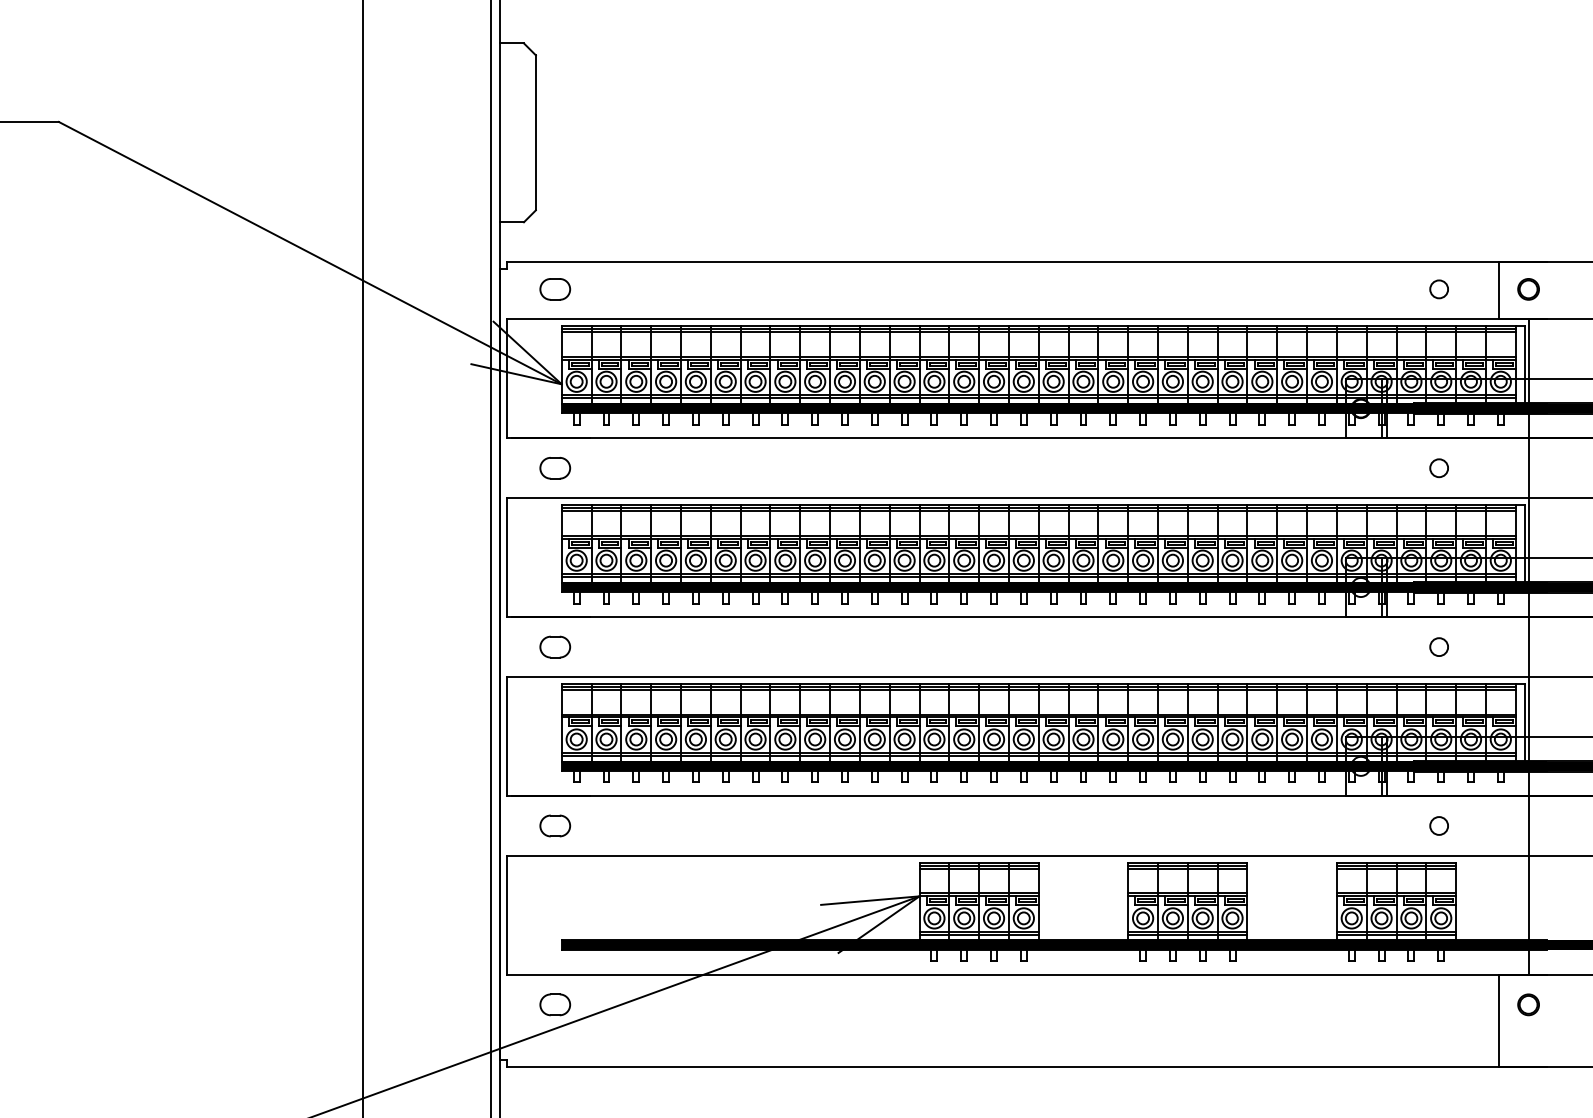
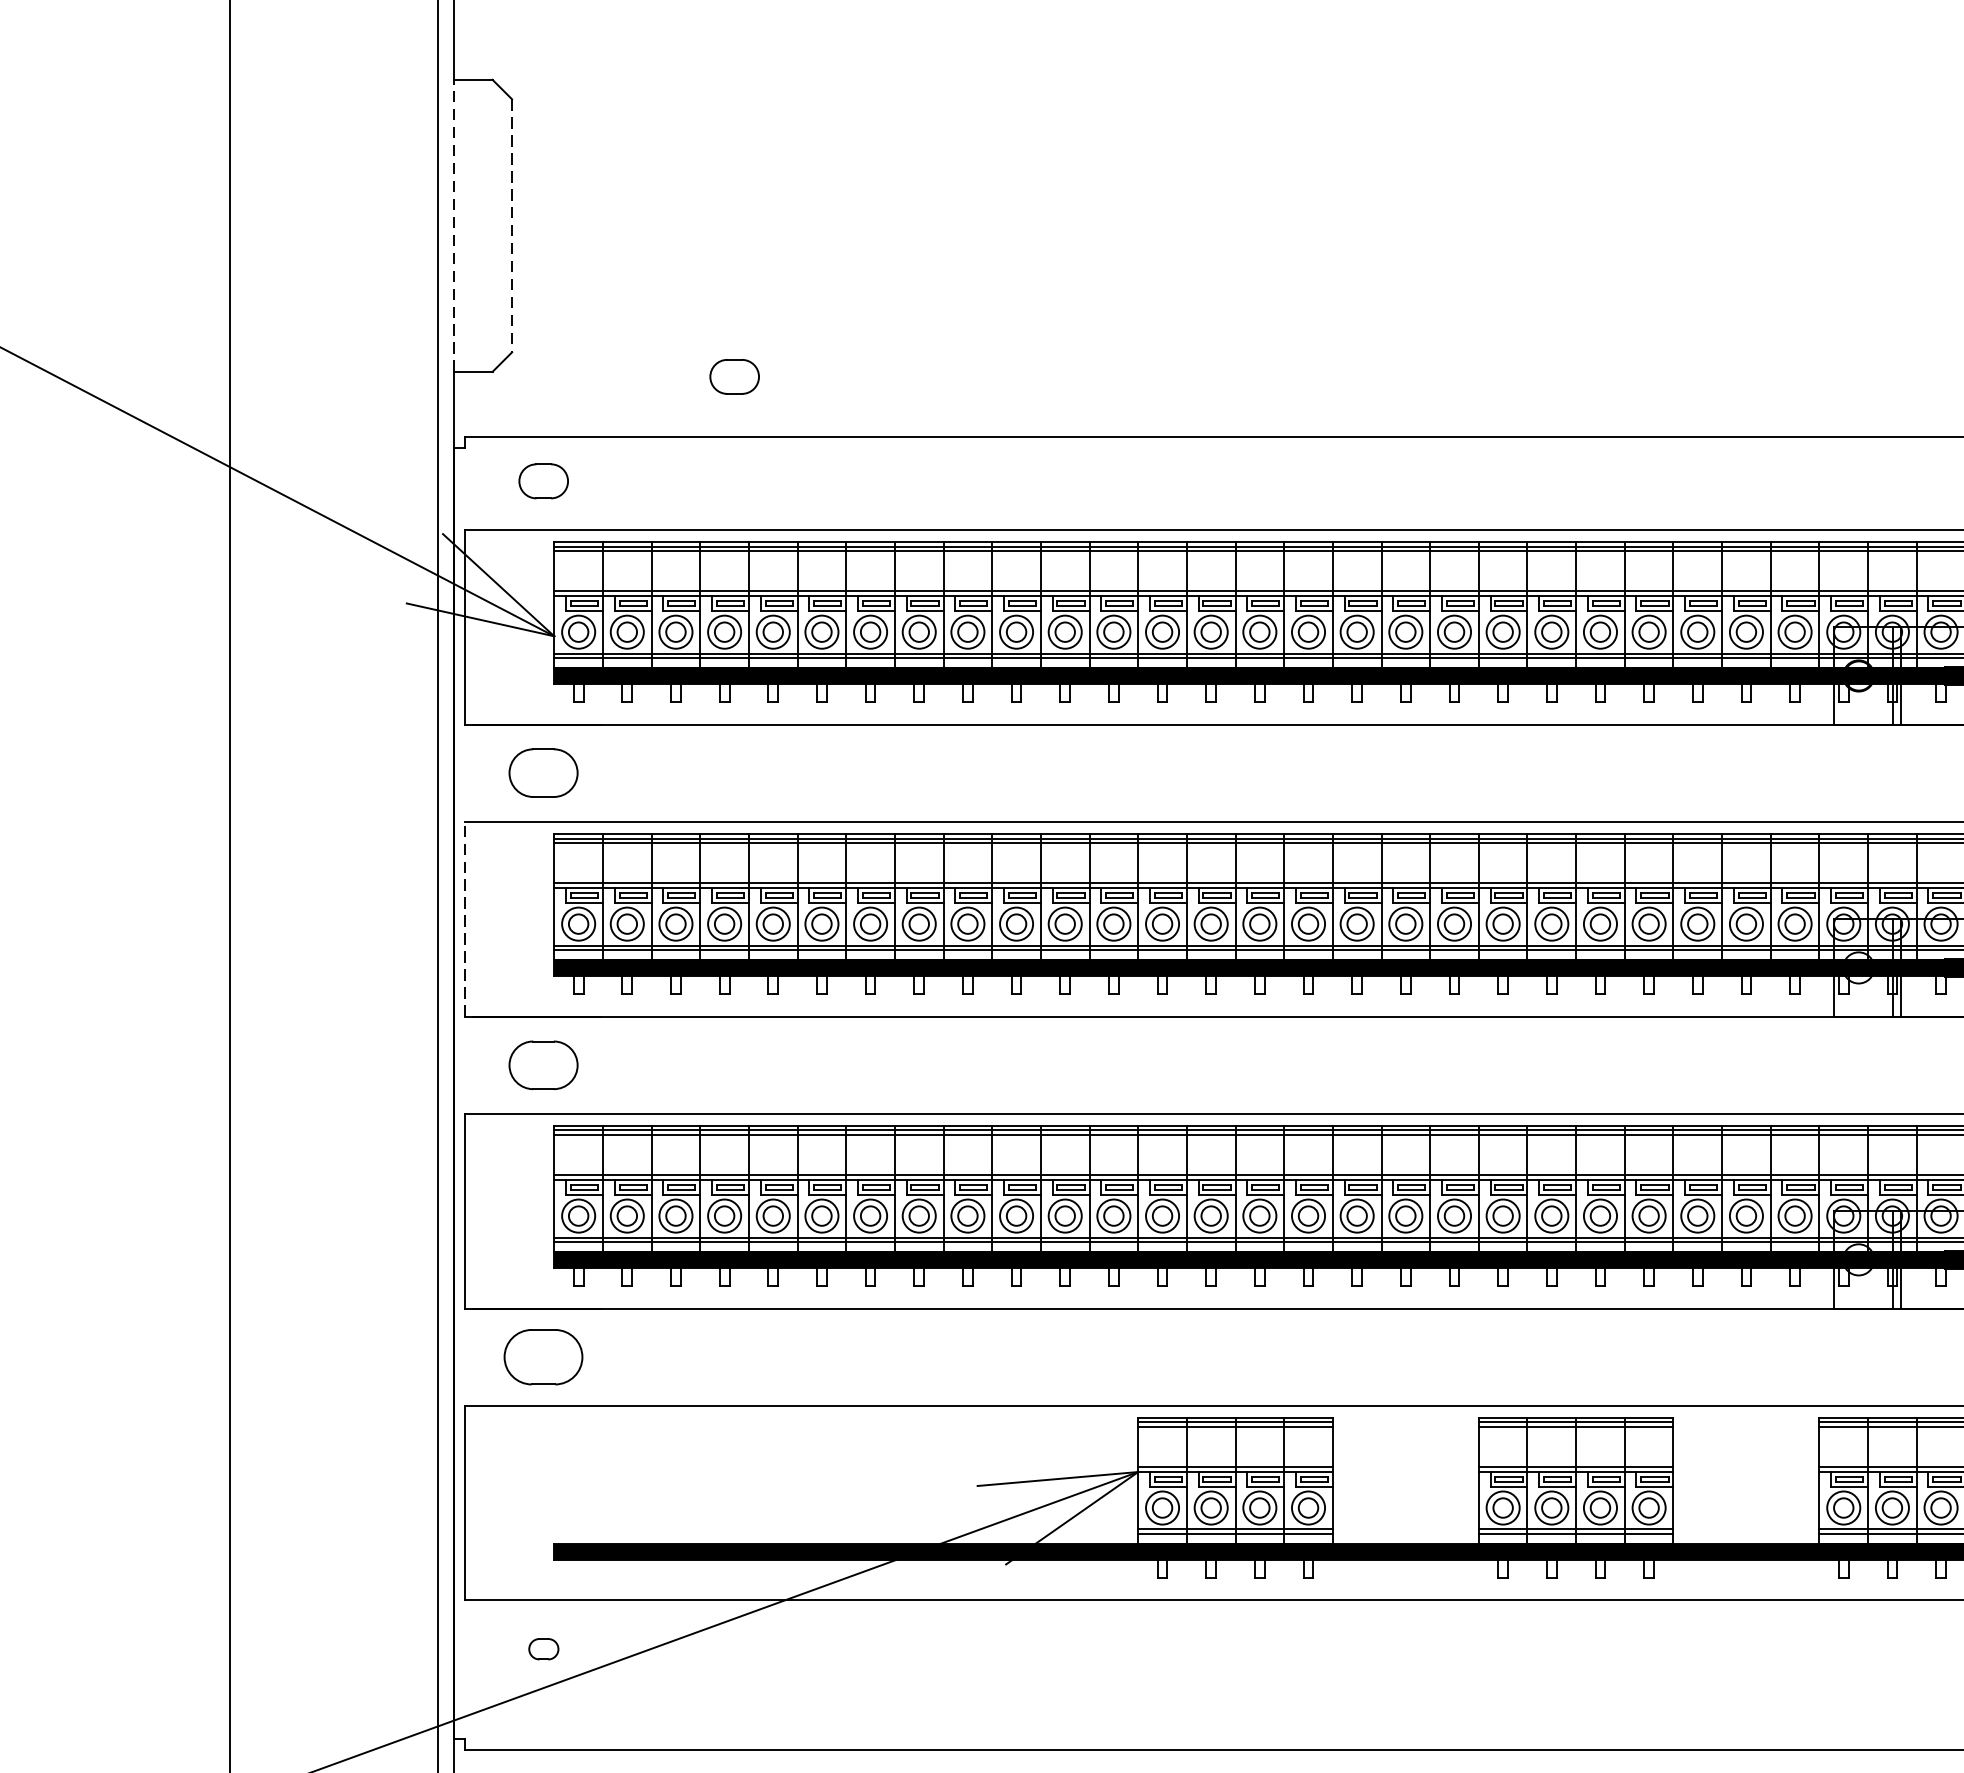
line: (500, 132) -> (454, 225), solid -> dashed
line: (535, 132) -> (511, 225), solid -> dashed
part: (672, 225) -> (735, 377), added
part: (555, 468) -> (544, 773), size x1.4
line: (507, 557) -> (465, 918), solid -> dashed
part: (555, 646) -> (544, 1064), size x1.4
part: (555, 825) -> (544, 1356), size x1.6
part: (555, 1004) -> (544, 1648), size x0.6

